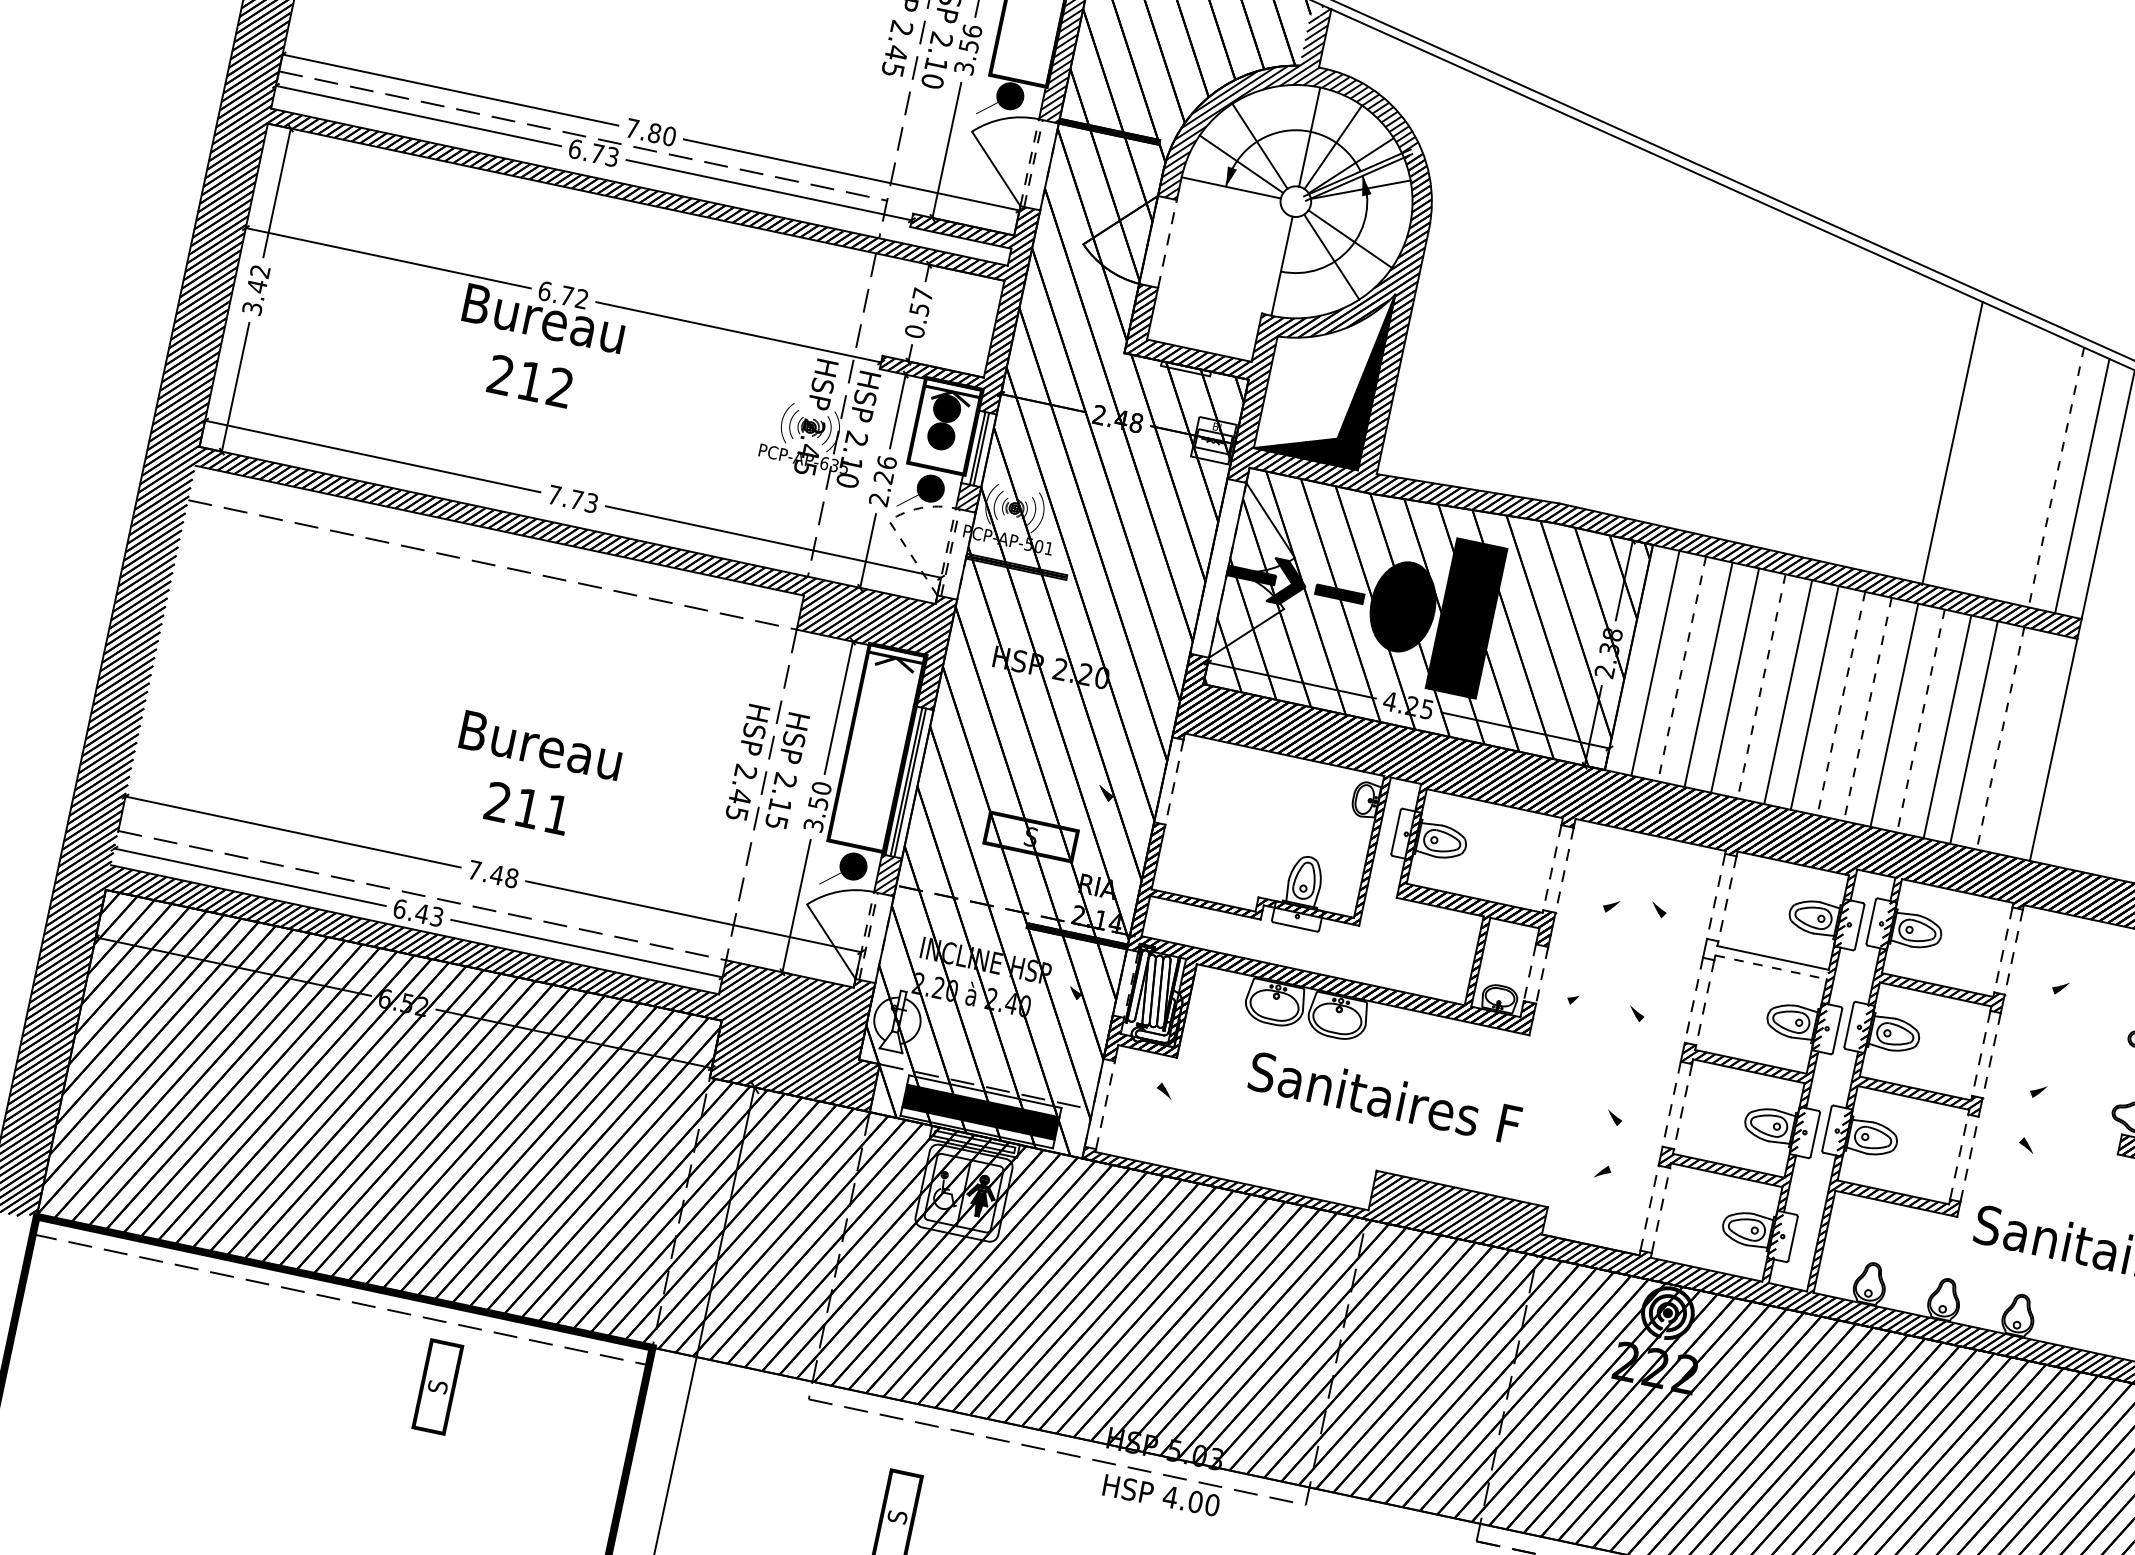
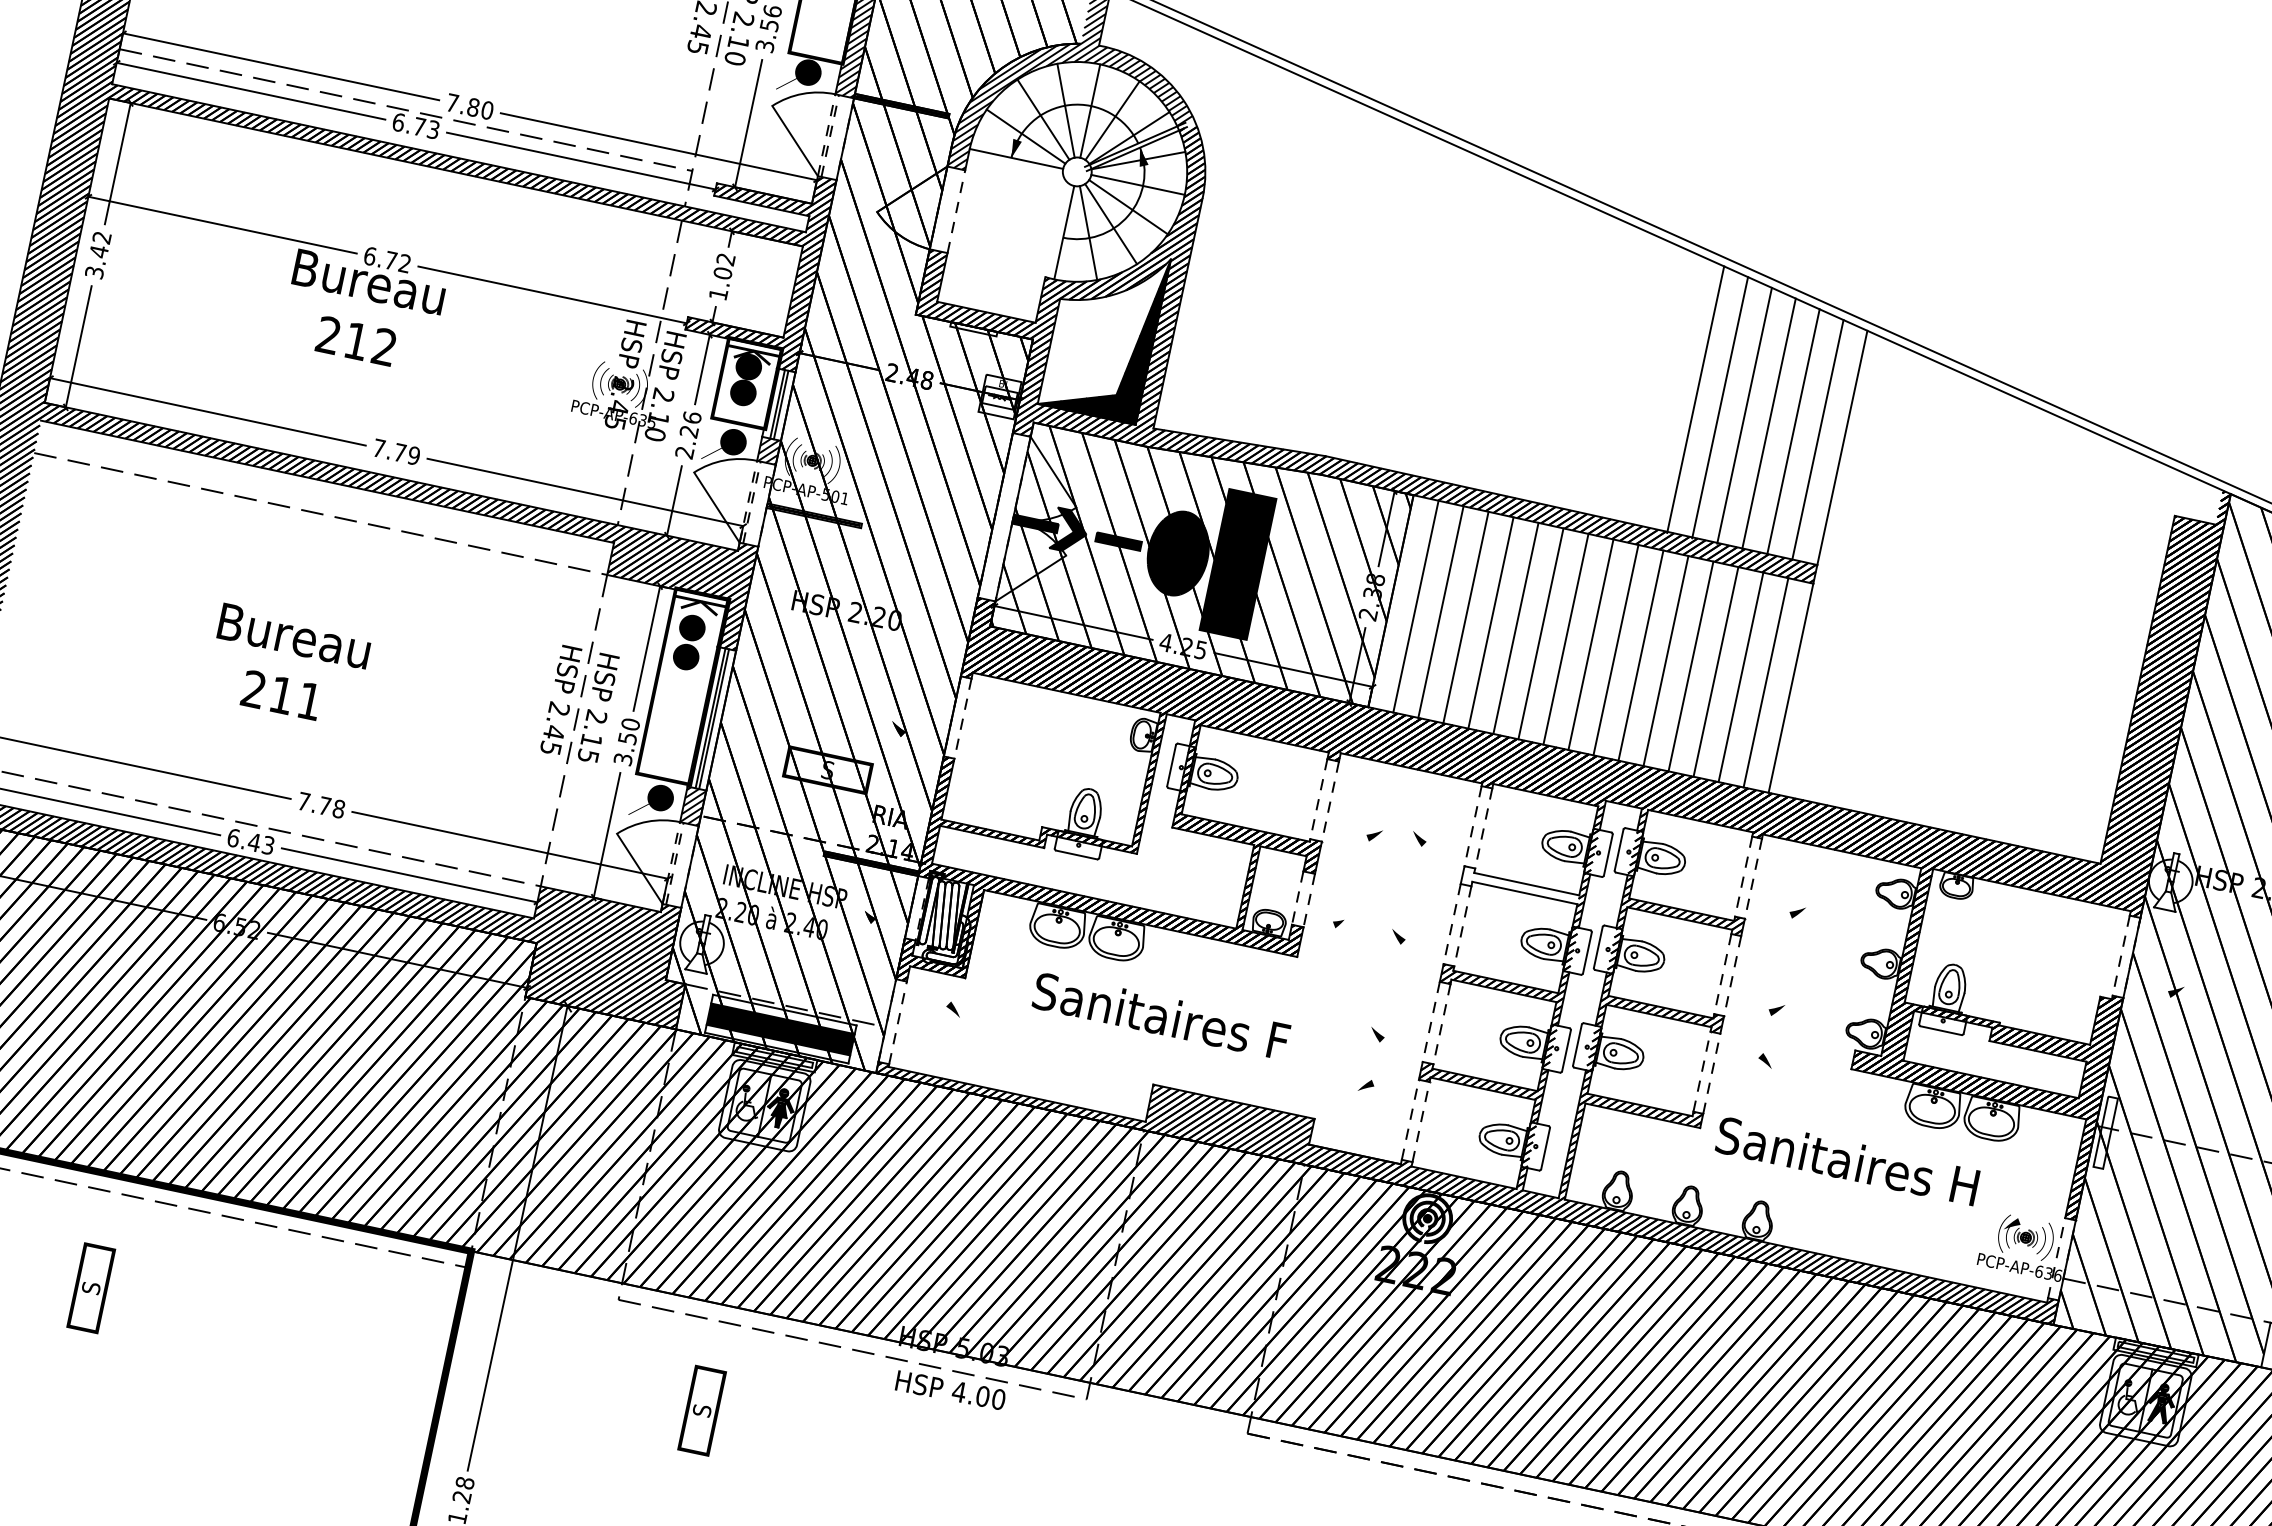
line: (1283, 136) -> (1065, 110), added
line: (1359, 215) -> (1137, 184), added
line: (1307, 267) -> (1088, 233), added
text: (919, 312) -> (722, 276), 0.57 -> 1.02
line: (1978, 451) -> (1720, 407), added
line: (2004, 460) -> (1744, 415), added
line: (2029, 468) -> (1768, 423), added
line: (2056, 478) -> (1793, 432), dashed -> solid
text: (591, 502) -> (413, 455), 7.73 -> 7.79
line: (890, 522) -> (695, 474), dashed -> solid
line: (1681, 669) -> (1440, 612), dashed -> solid
line: (1761, 686) -> (1515, 628), dashed -> solid
part: (884, 701) -> (689, 642), added
line: (1840, 703) -> (1590, 644), dashed -> solid
line: (1867, 709) -> (1615, 650), dashed -> solid
line: (1920, 721) -> (1665, 661), dashed -> solid
line: (2000, 738) -> (1740, 677), dashed -> solid
line: (2026, 743) -> (1765, 682), added
text: (540, 772) -> (293, 661), moved
text: (496, 874) -> (324, 805), 7.48 -> 7.78
line: (1770, 967) -> (1524, 893), dashed -> solid
text: (438, 1387) -> (91, 1288), moved

